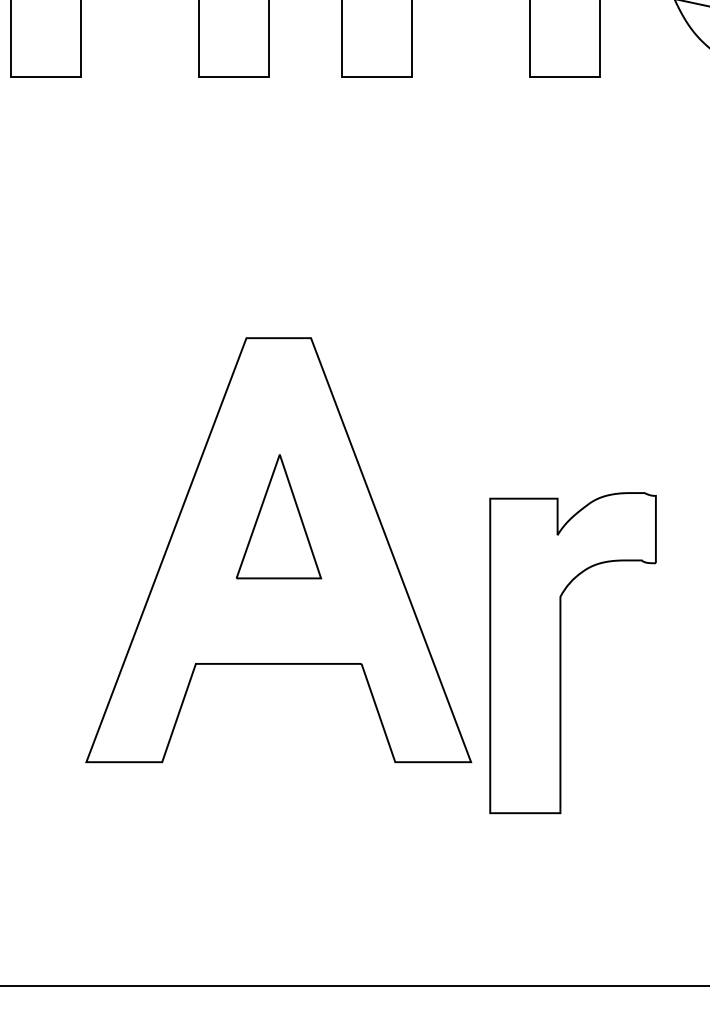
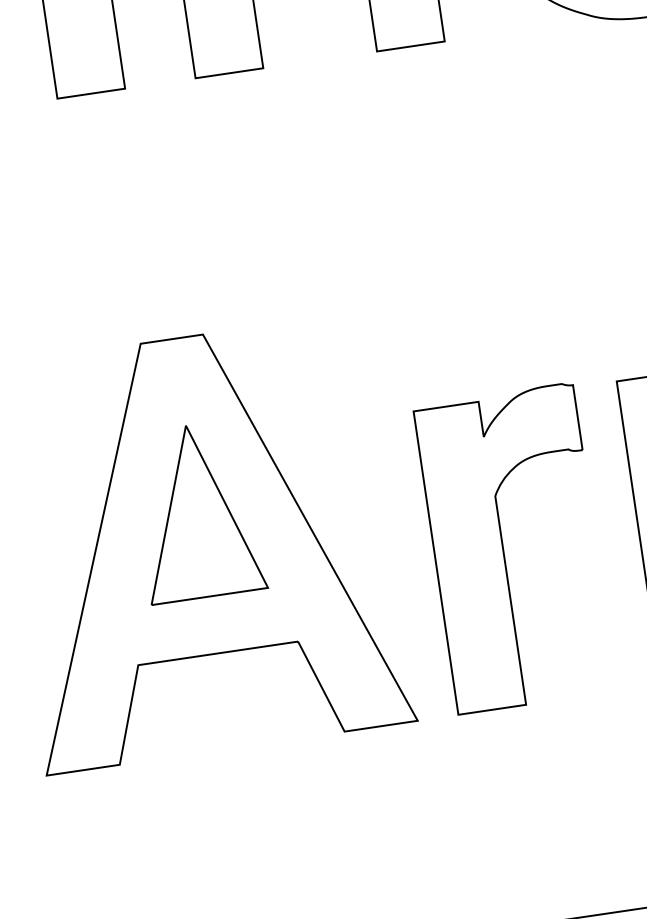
part: (278, 516) -> (196, 511), size x1.43
part: (561, 653) -> (504, 550), moved

